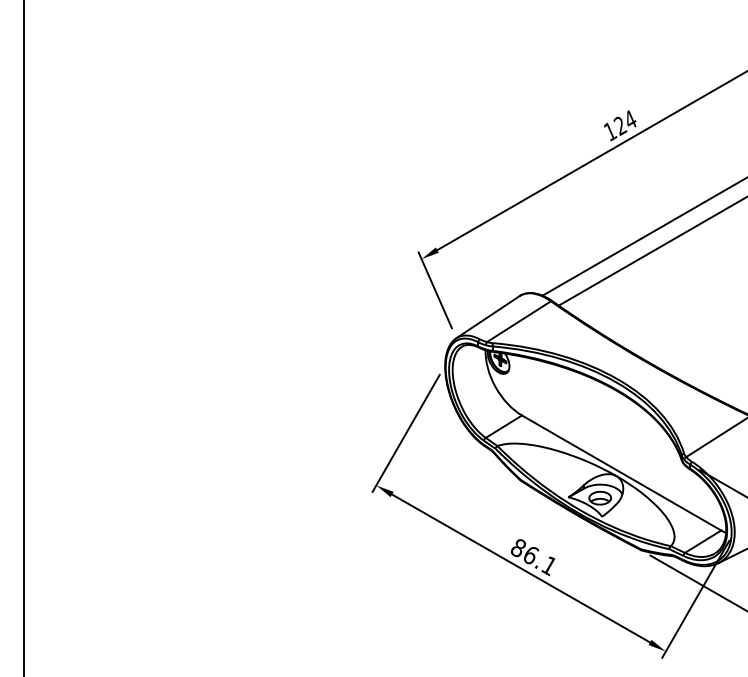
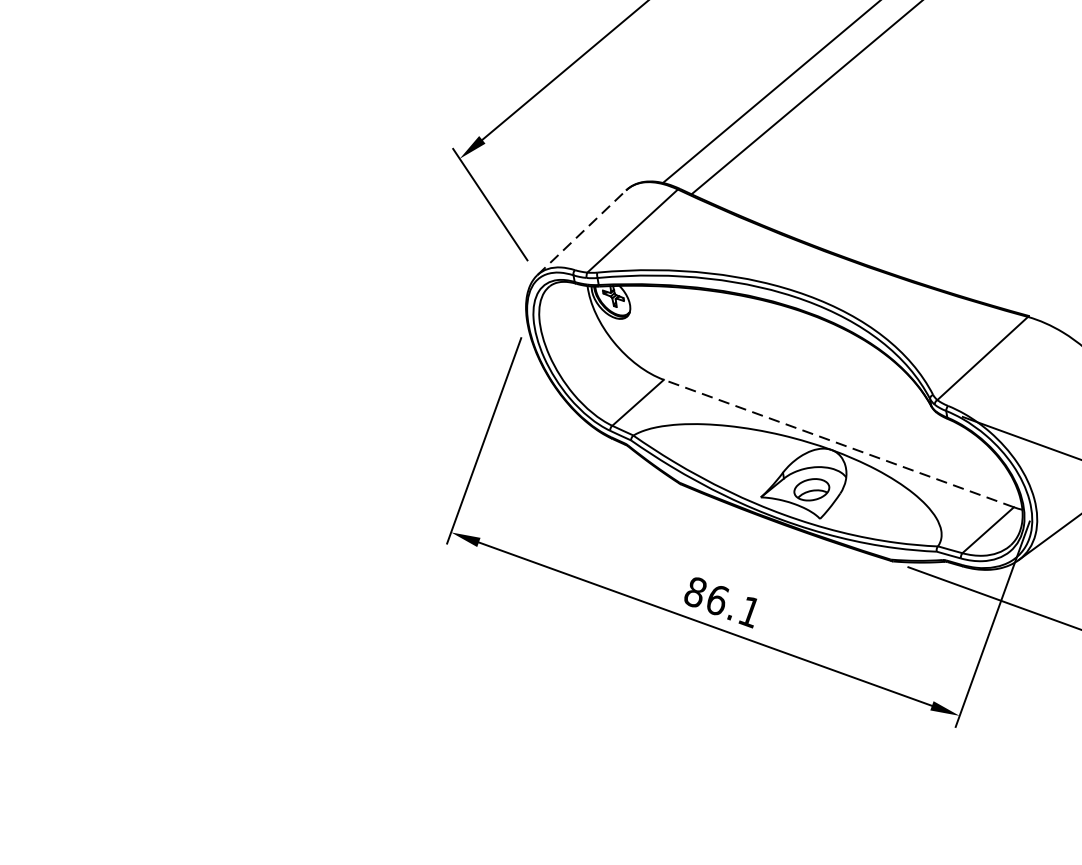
line: (487, 317) -> (581, 233), solid -> dashed
line: (621, 472) -> (838, 442), solid -> dashed

